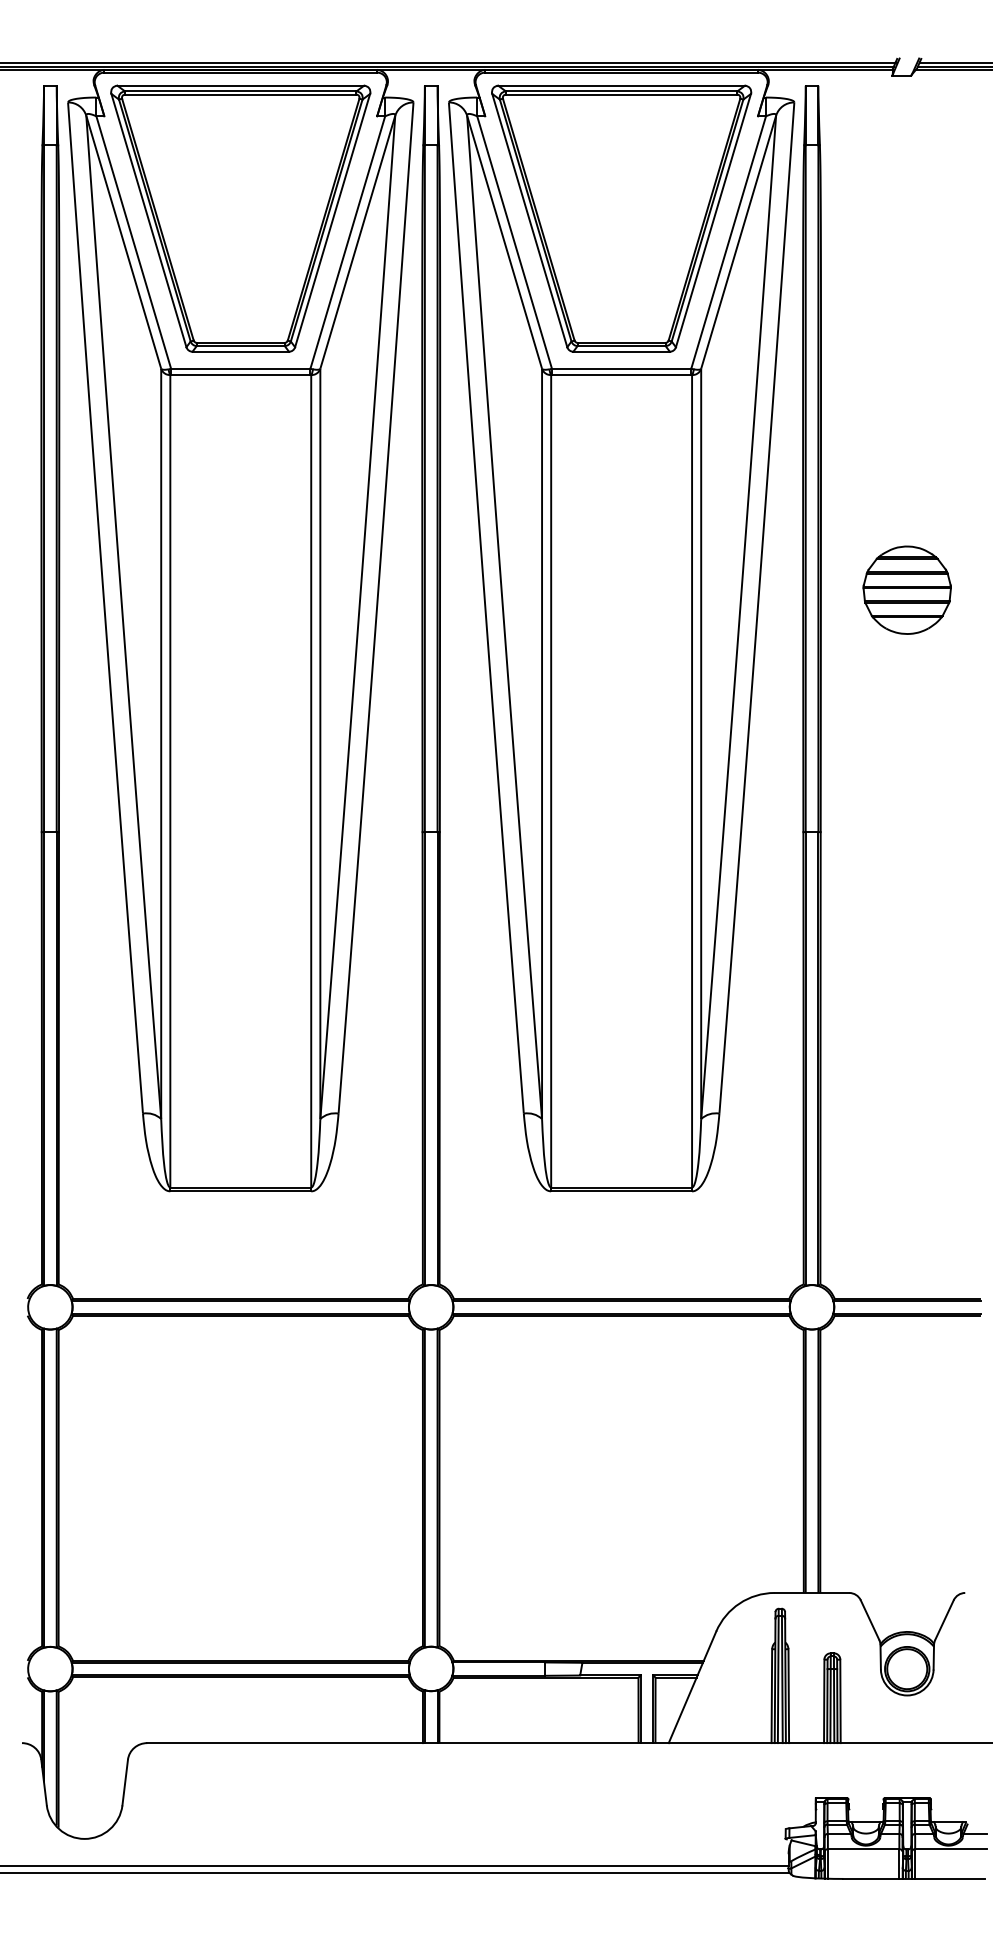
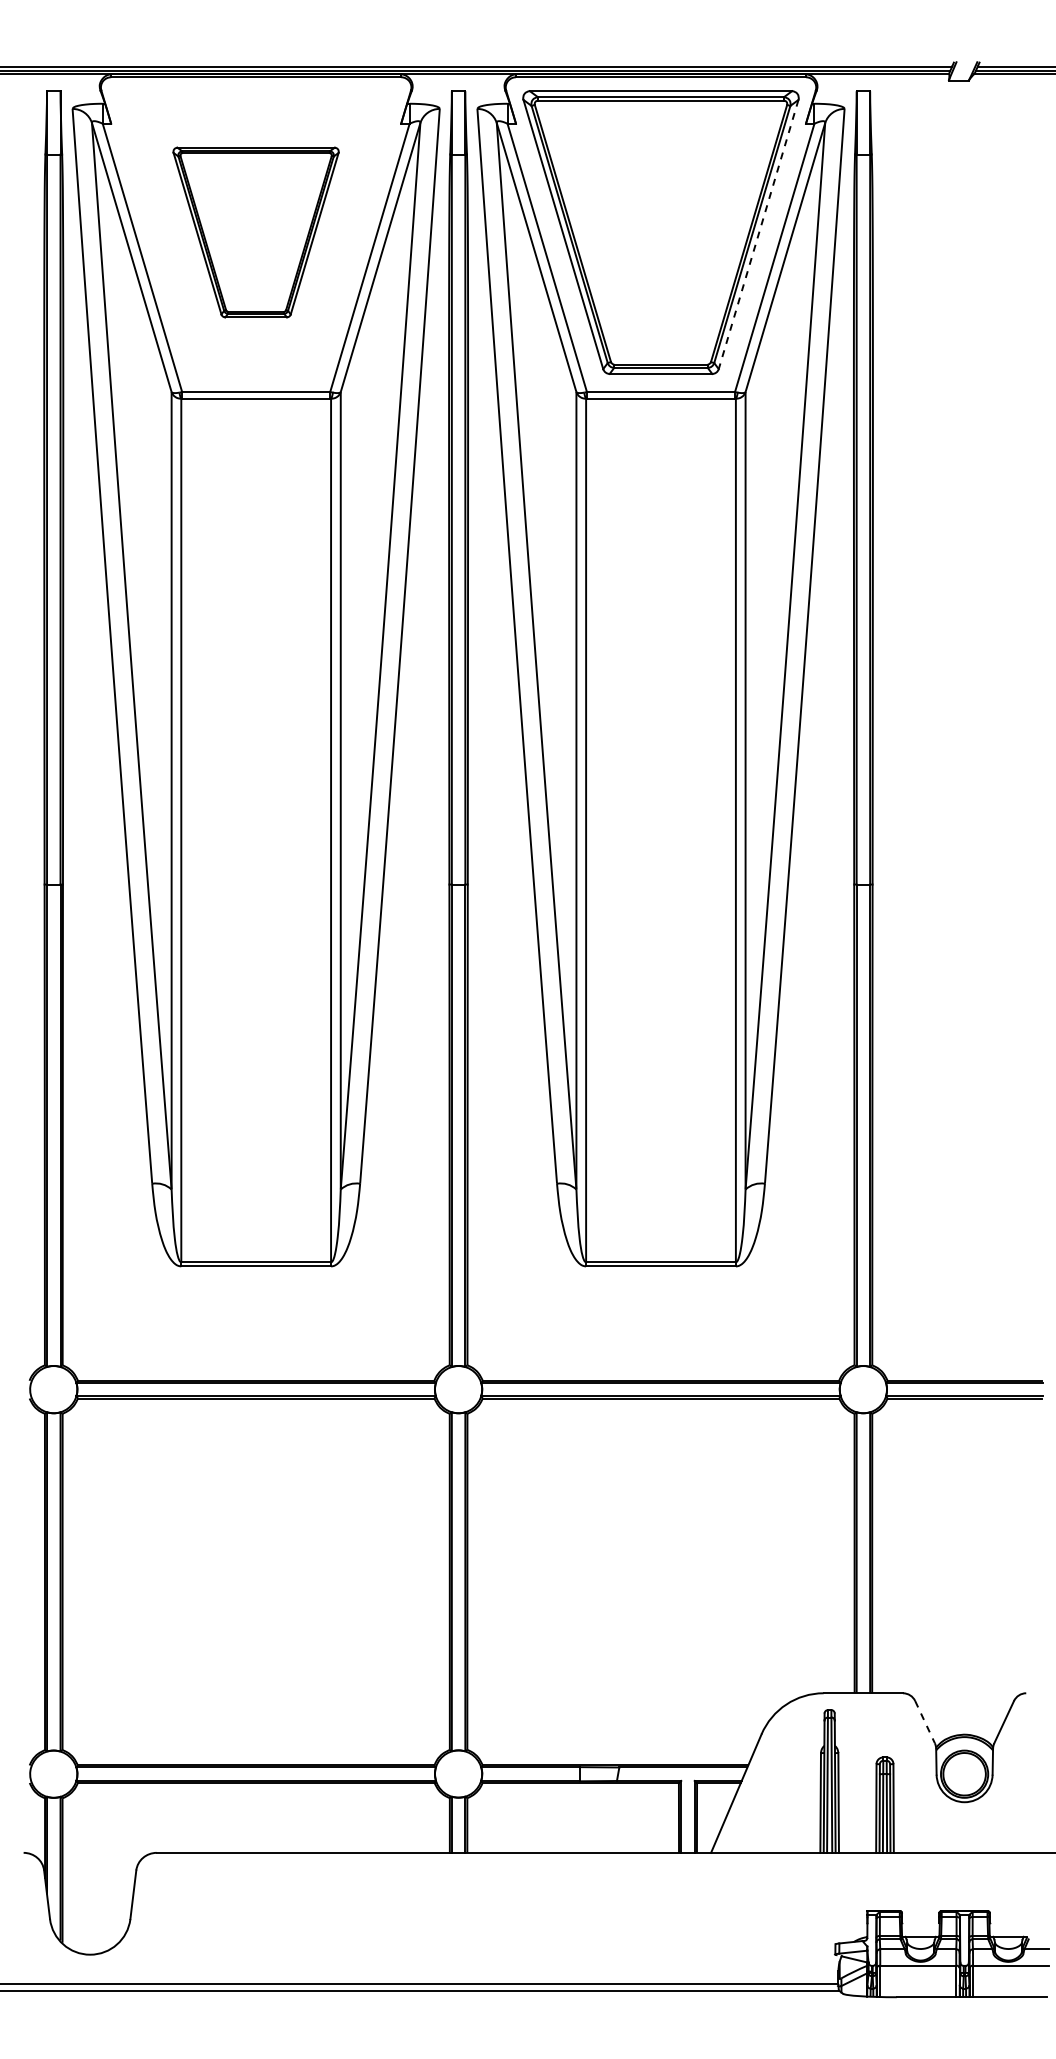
part: (240, 218) -> (255, 232), size x0.6
line: (713, 220) -> (758, 234), solid -> dashed
part: (907, 590) -> (964, 627), removed
line: (870, 1620) -> (925, 1722), solid -> dashed

